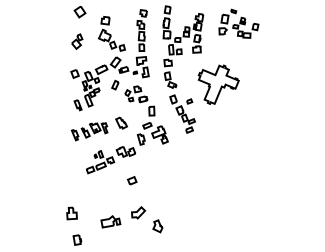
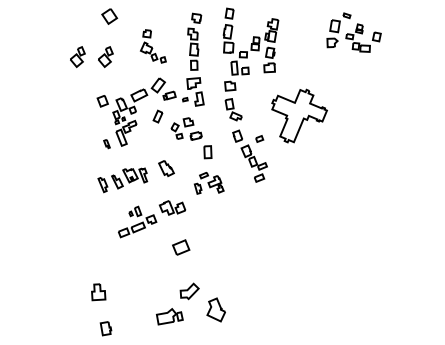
part: (238, 23) -> (353, 32), moved
part: (112, 33) -> (153, 46), size x0.7
part: (56, 41) -> (77, 57), added
part: (77, 104) -> (106, 143), size x0.6
part: (152, 134) -> (208, 183), size x0.7
part: (131, 180) -> (180, 247), size x1.4
part: (110, 221) -> (169, 316), moved
part: (158, 226) -> (216, 309), size x1.4

